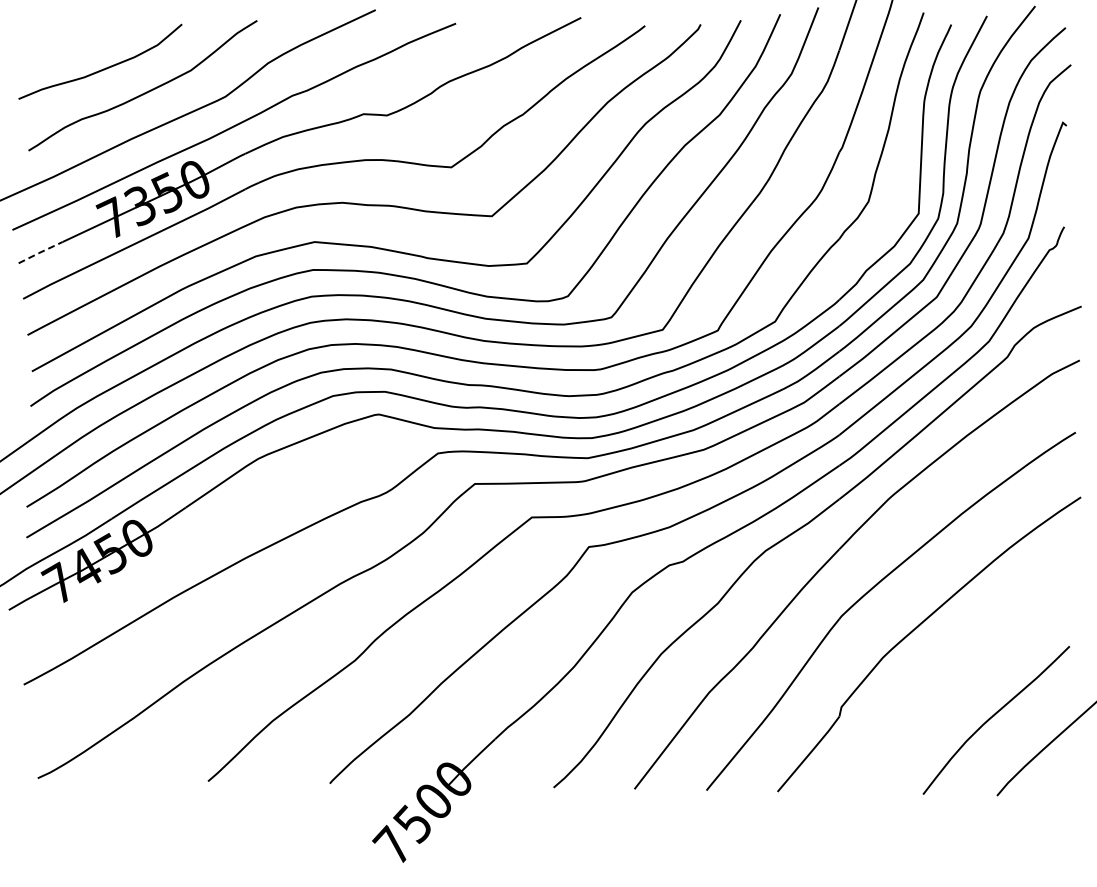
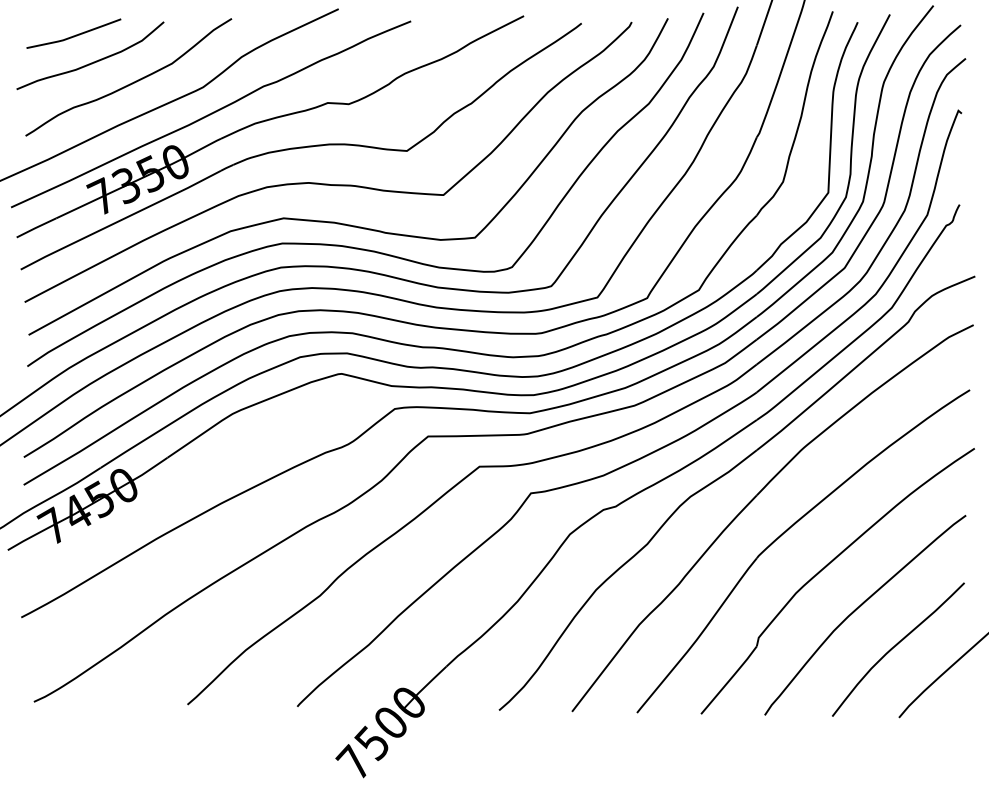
curve: (81, 39) -> (73, 35), added
line: (40, 252) -> (36, 227), dashed -> solid
curve: (952, 674) -> (858, 608), added

